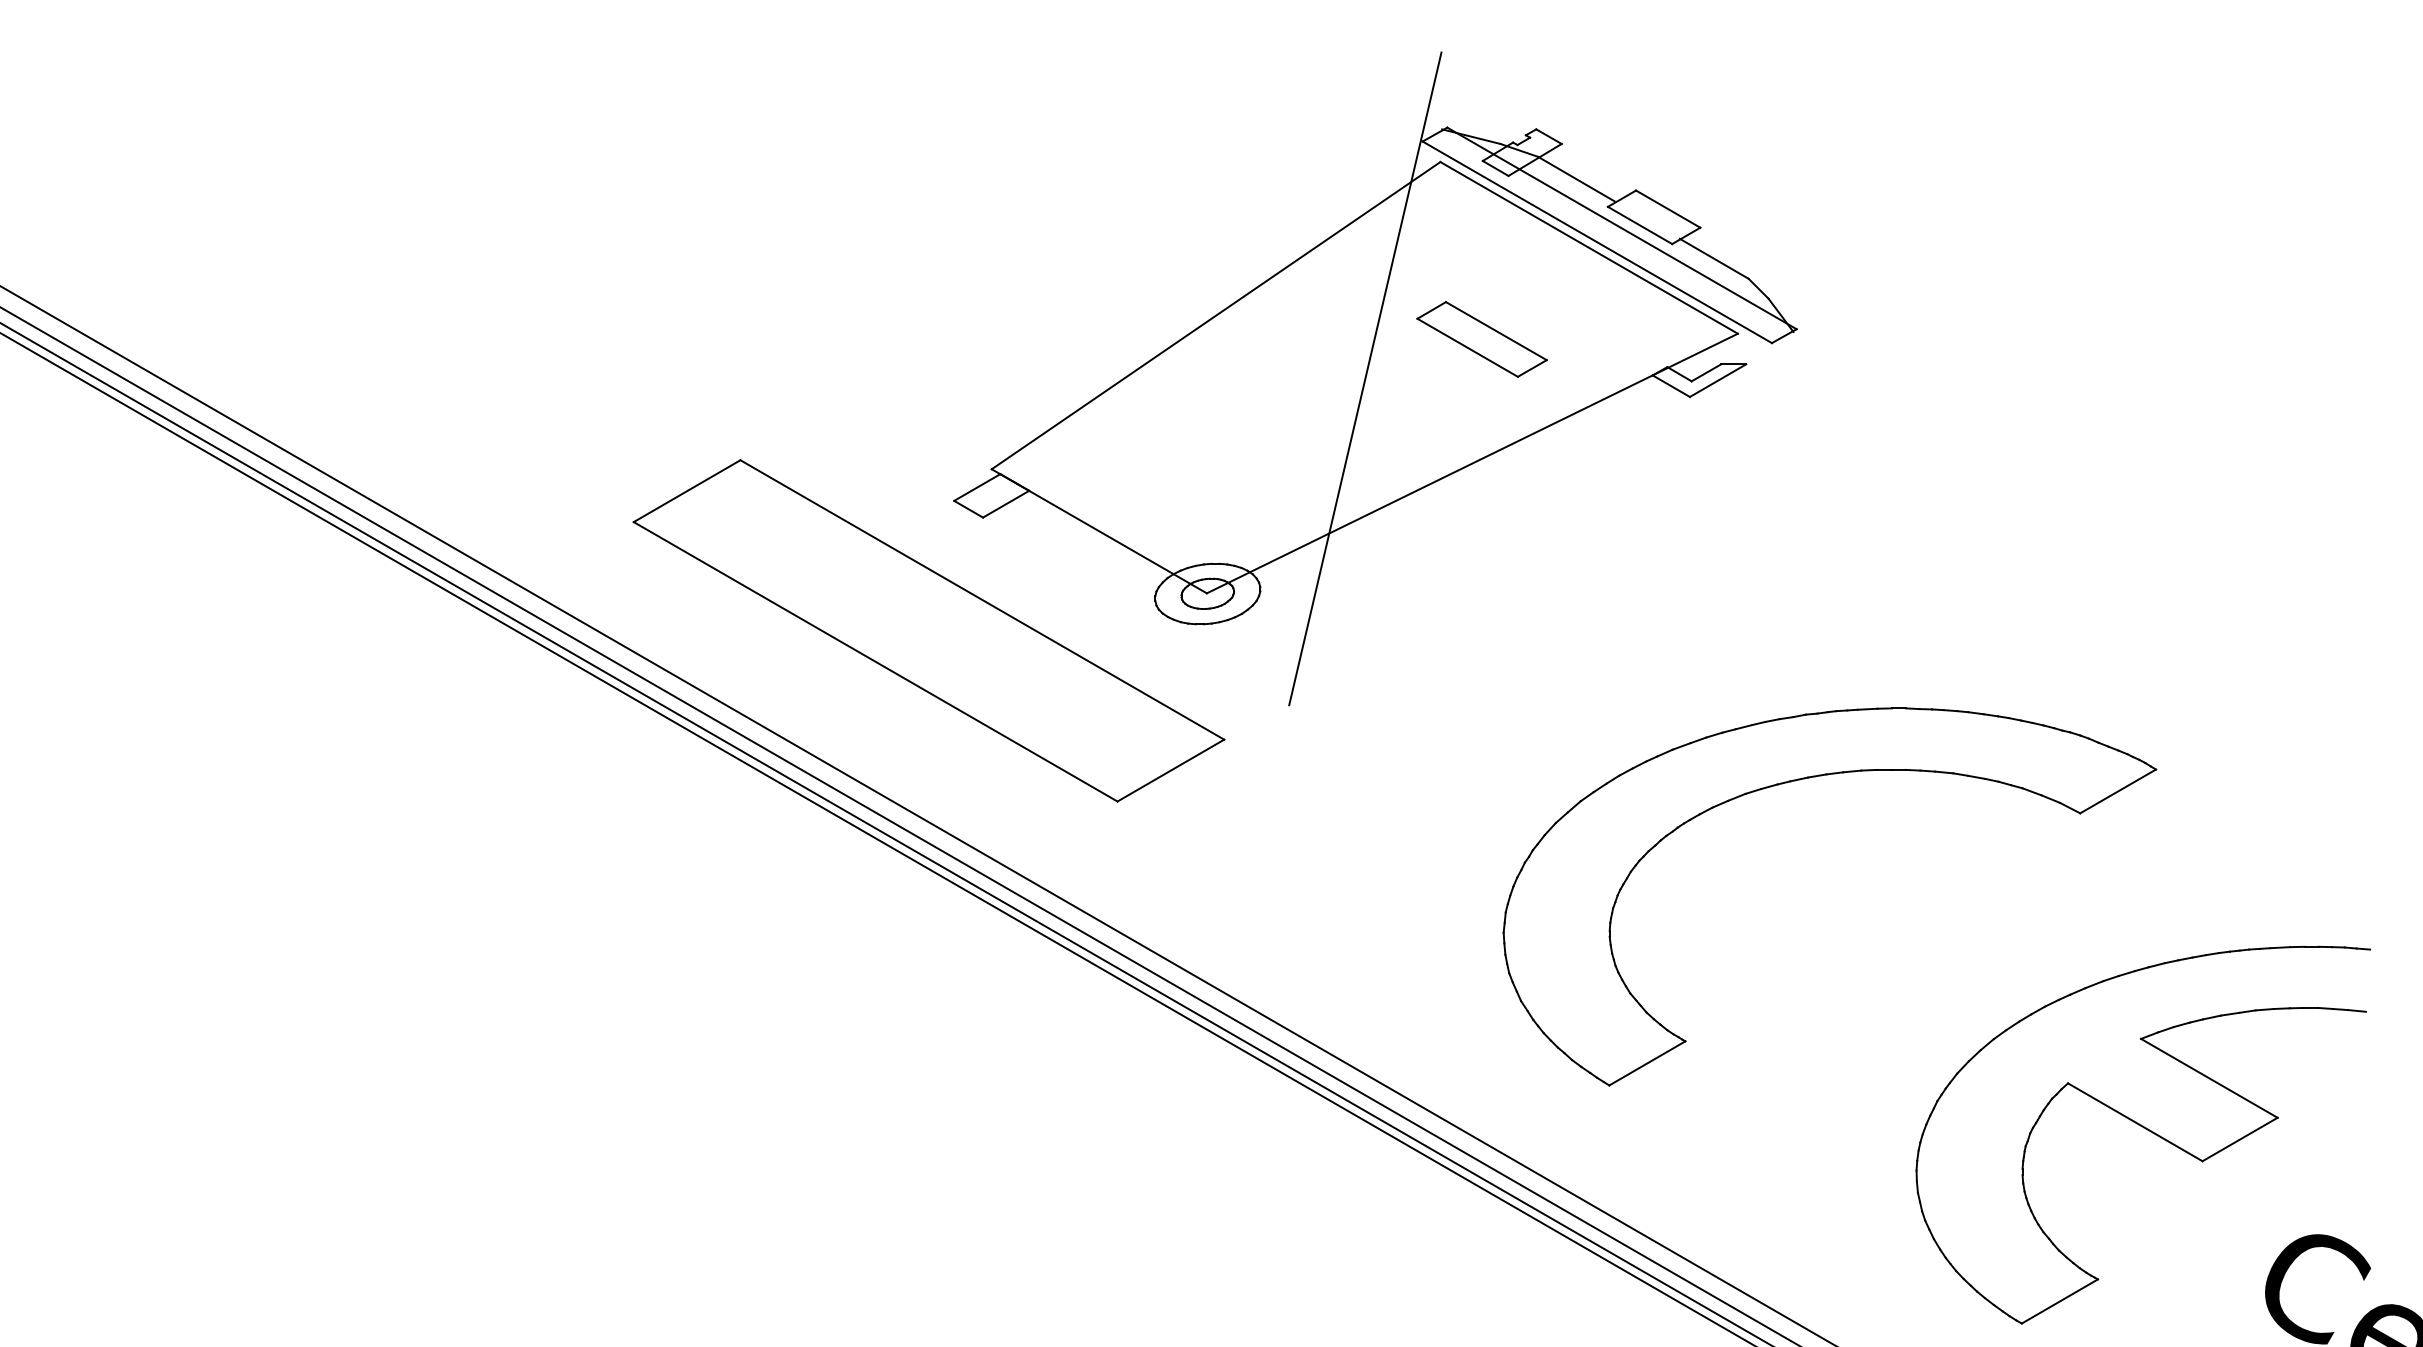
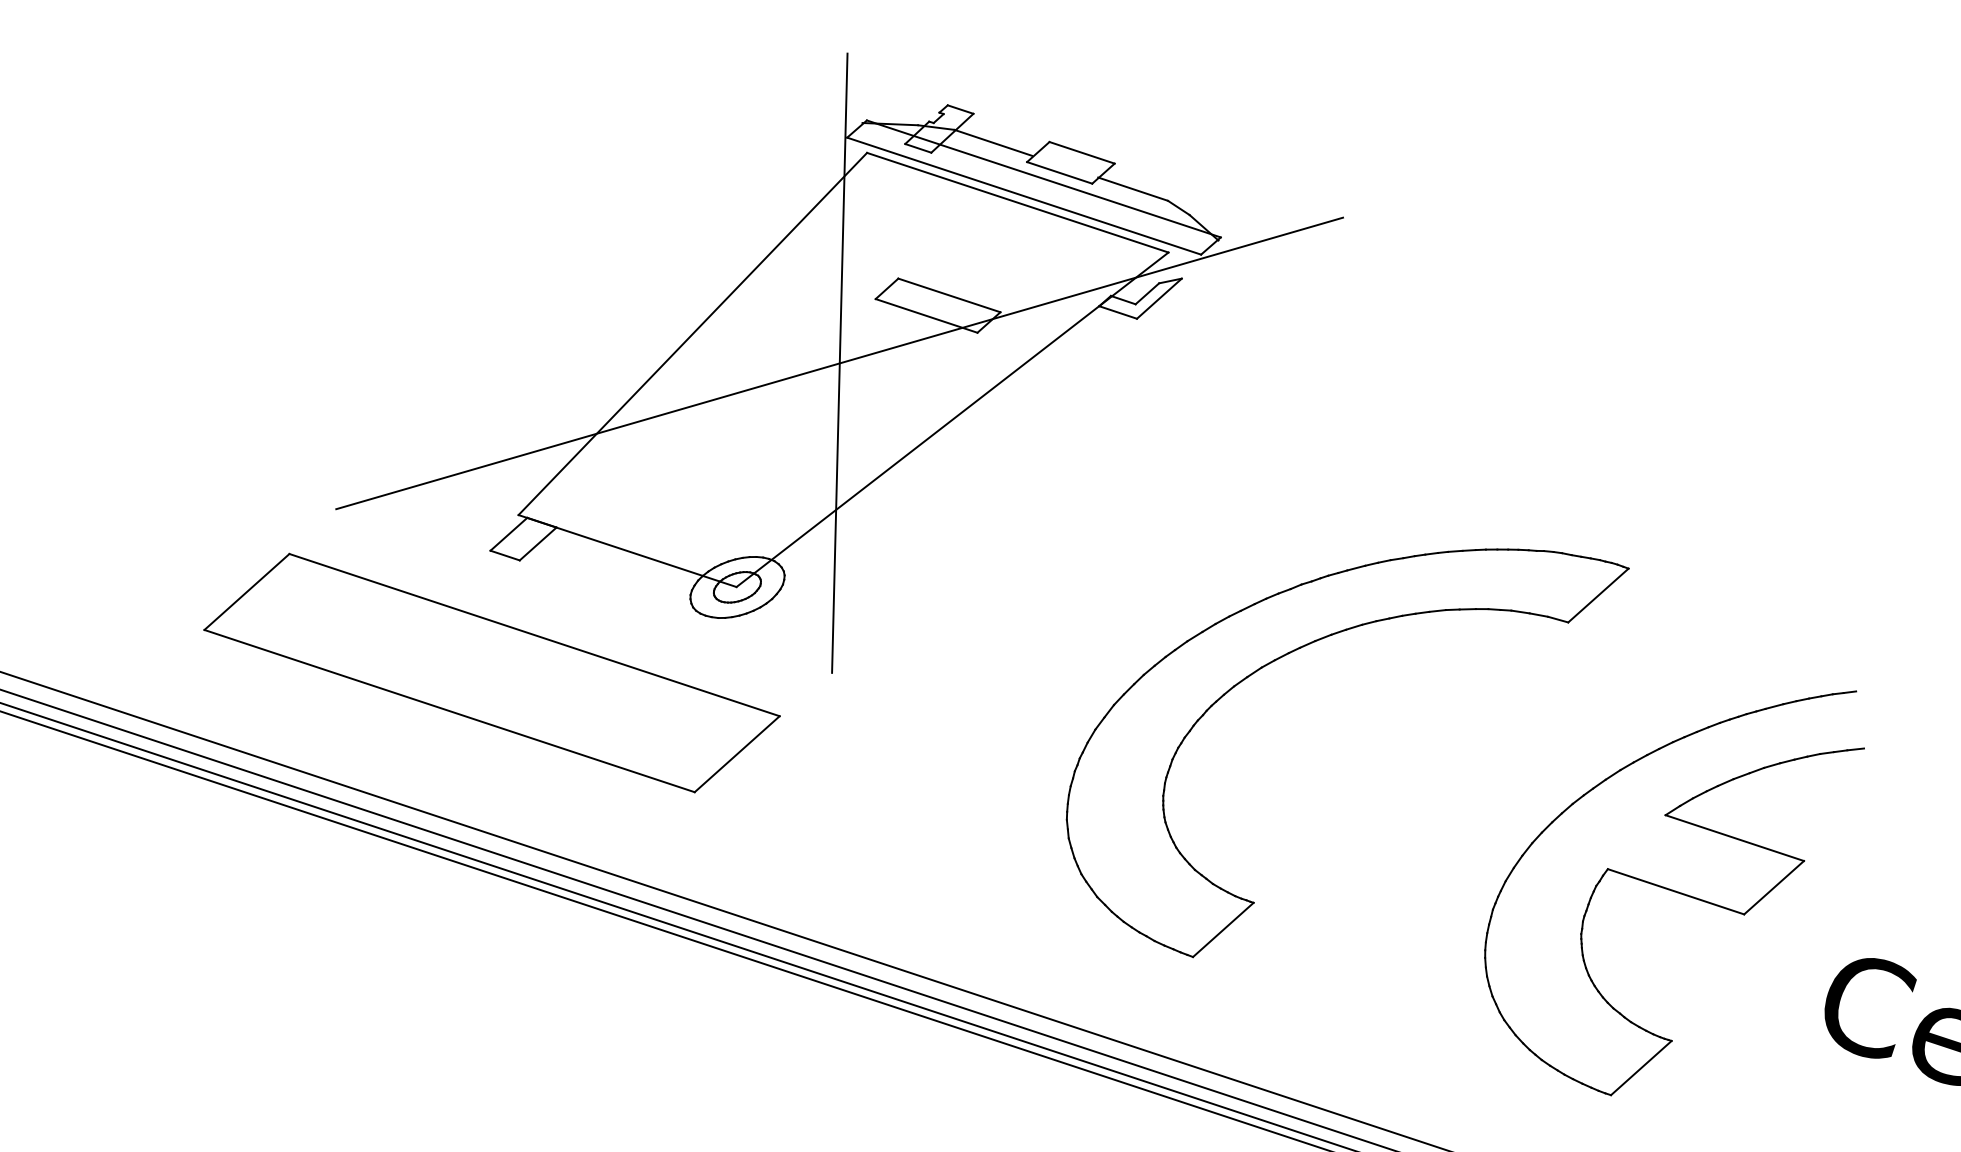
line: (1364, 379) -> (839, 363), added

